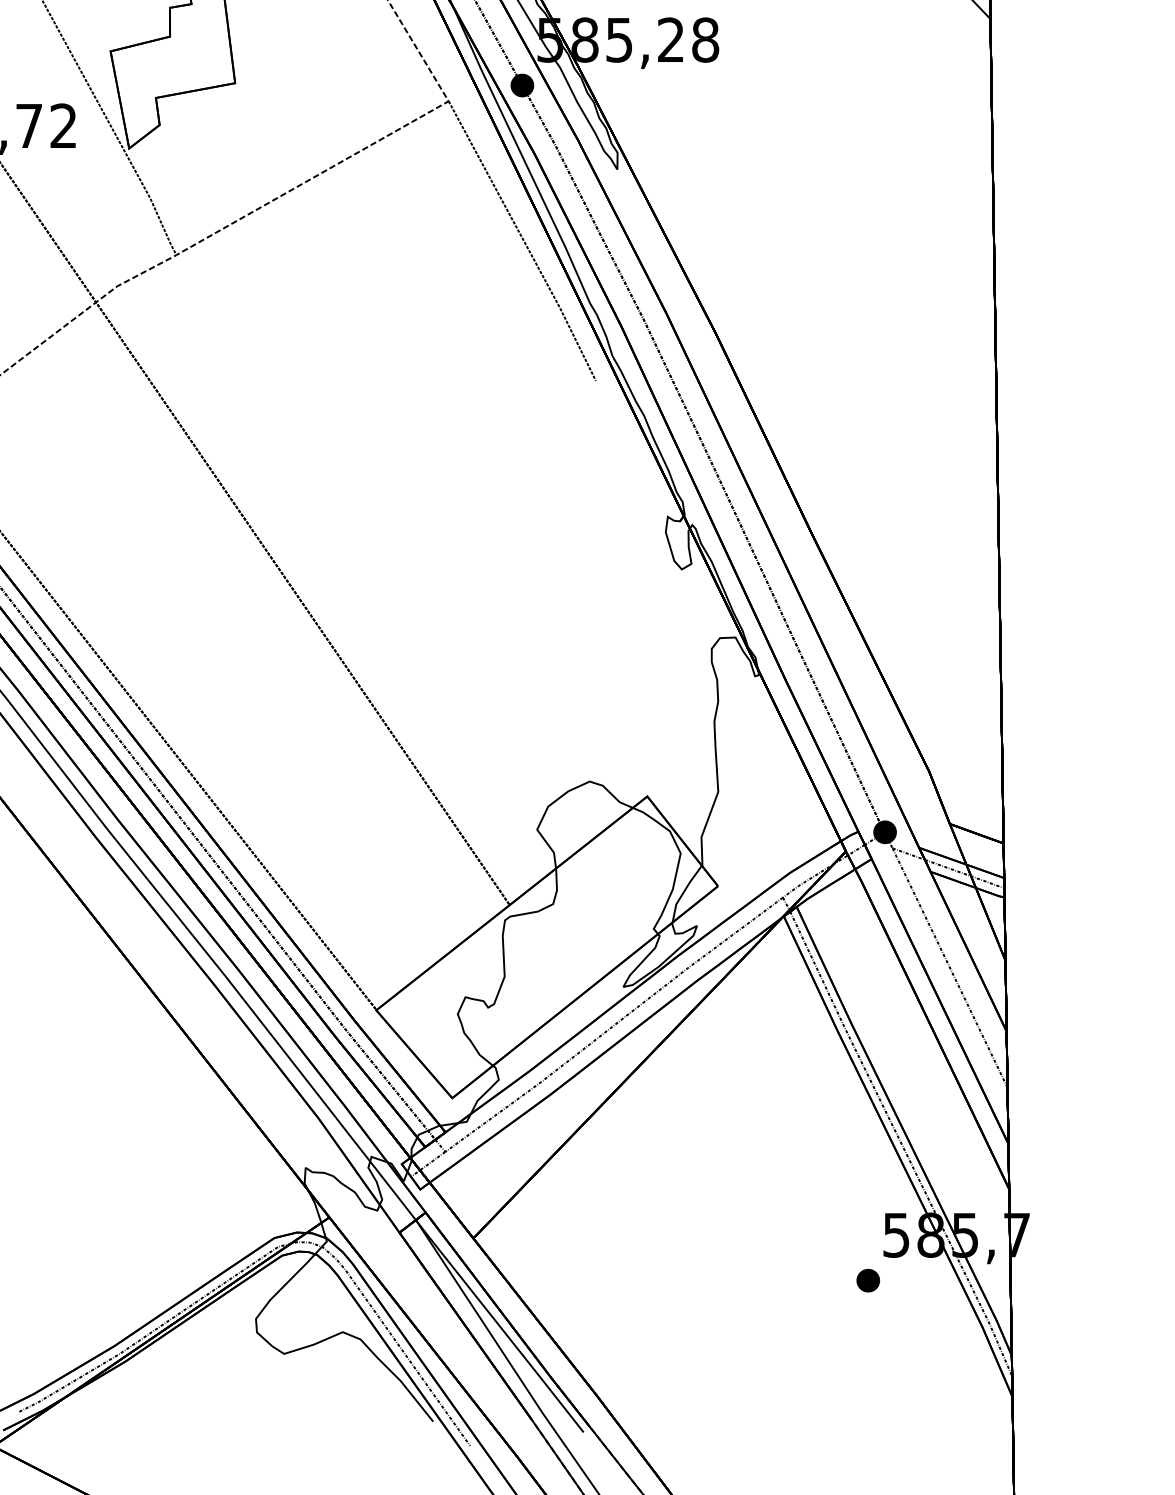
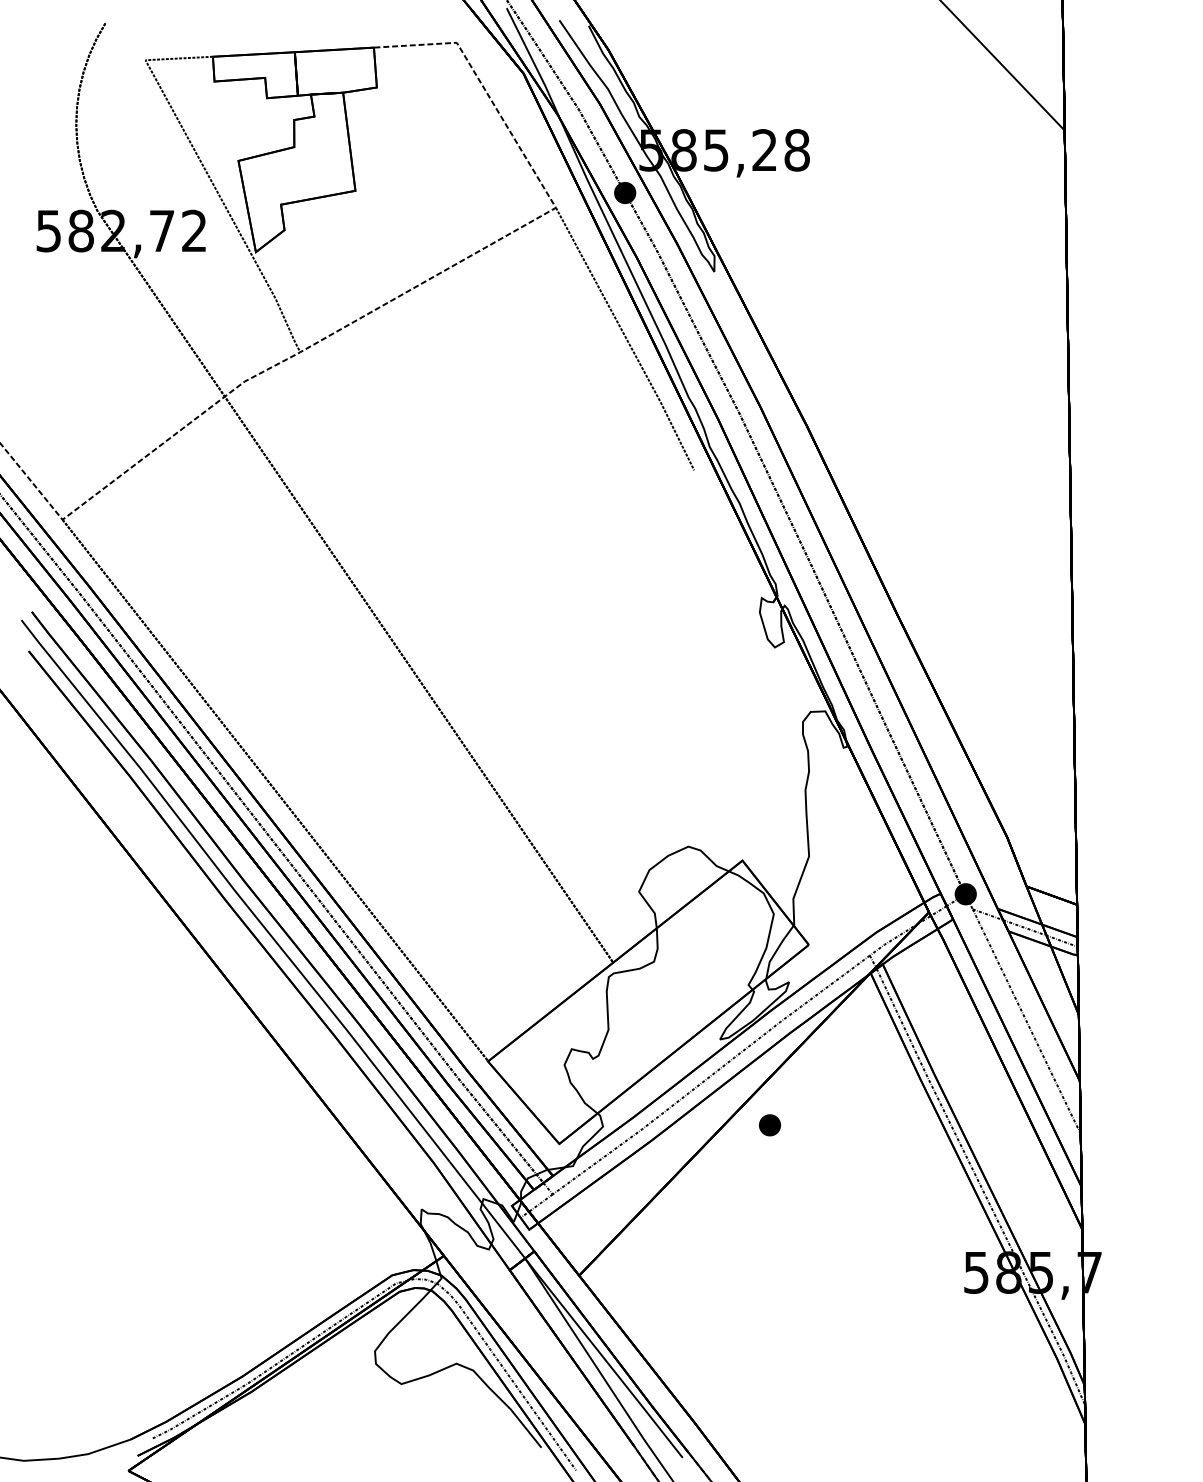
part: (867, 1280) -> (769, 1125), moved

